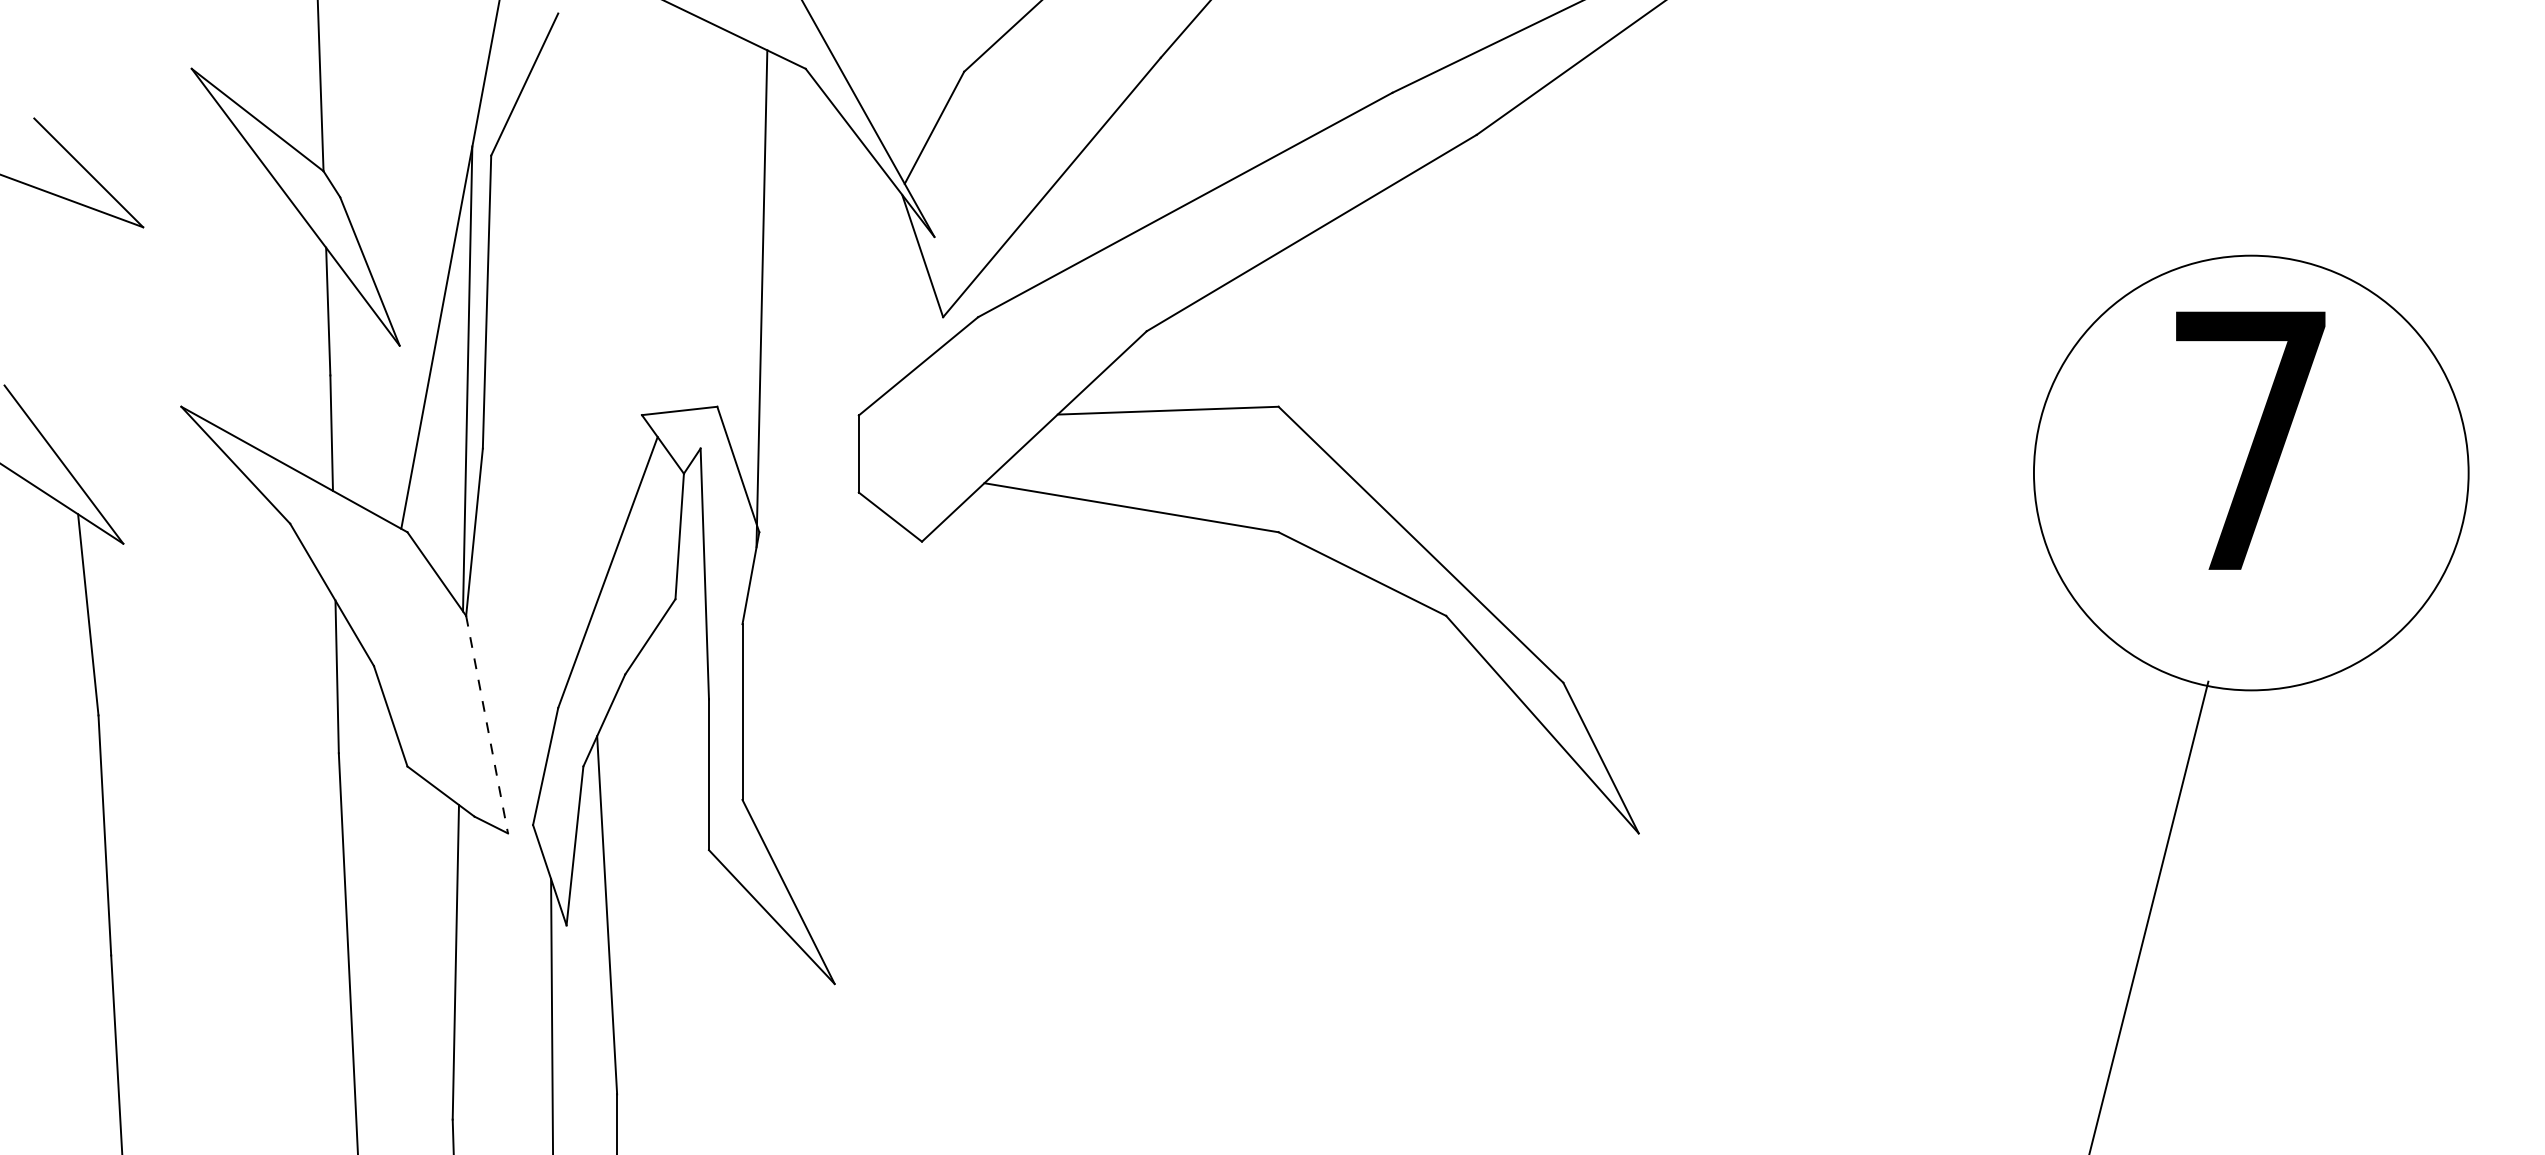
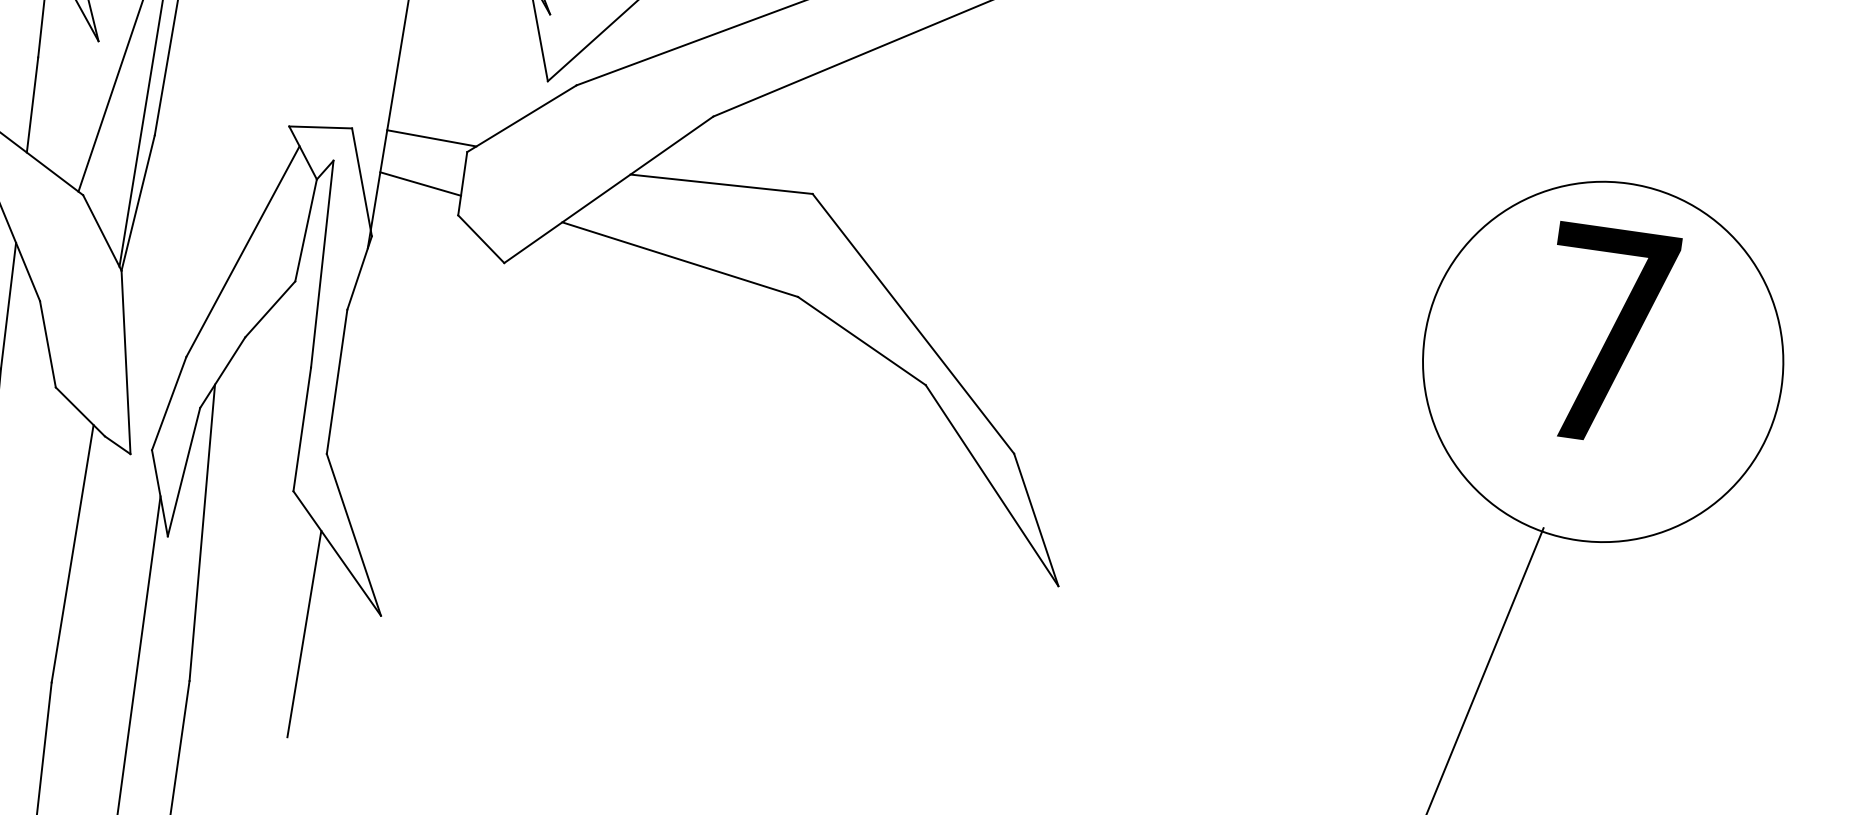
line: (813, 404) -> (431, 137), added
line: (808, 461) -> (420, 183), added
line: (487, 724) -> (126, 362), dashed -> solid
line: (746, 1018) -> (304, 633), added

